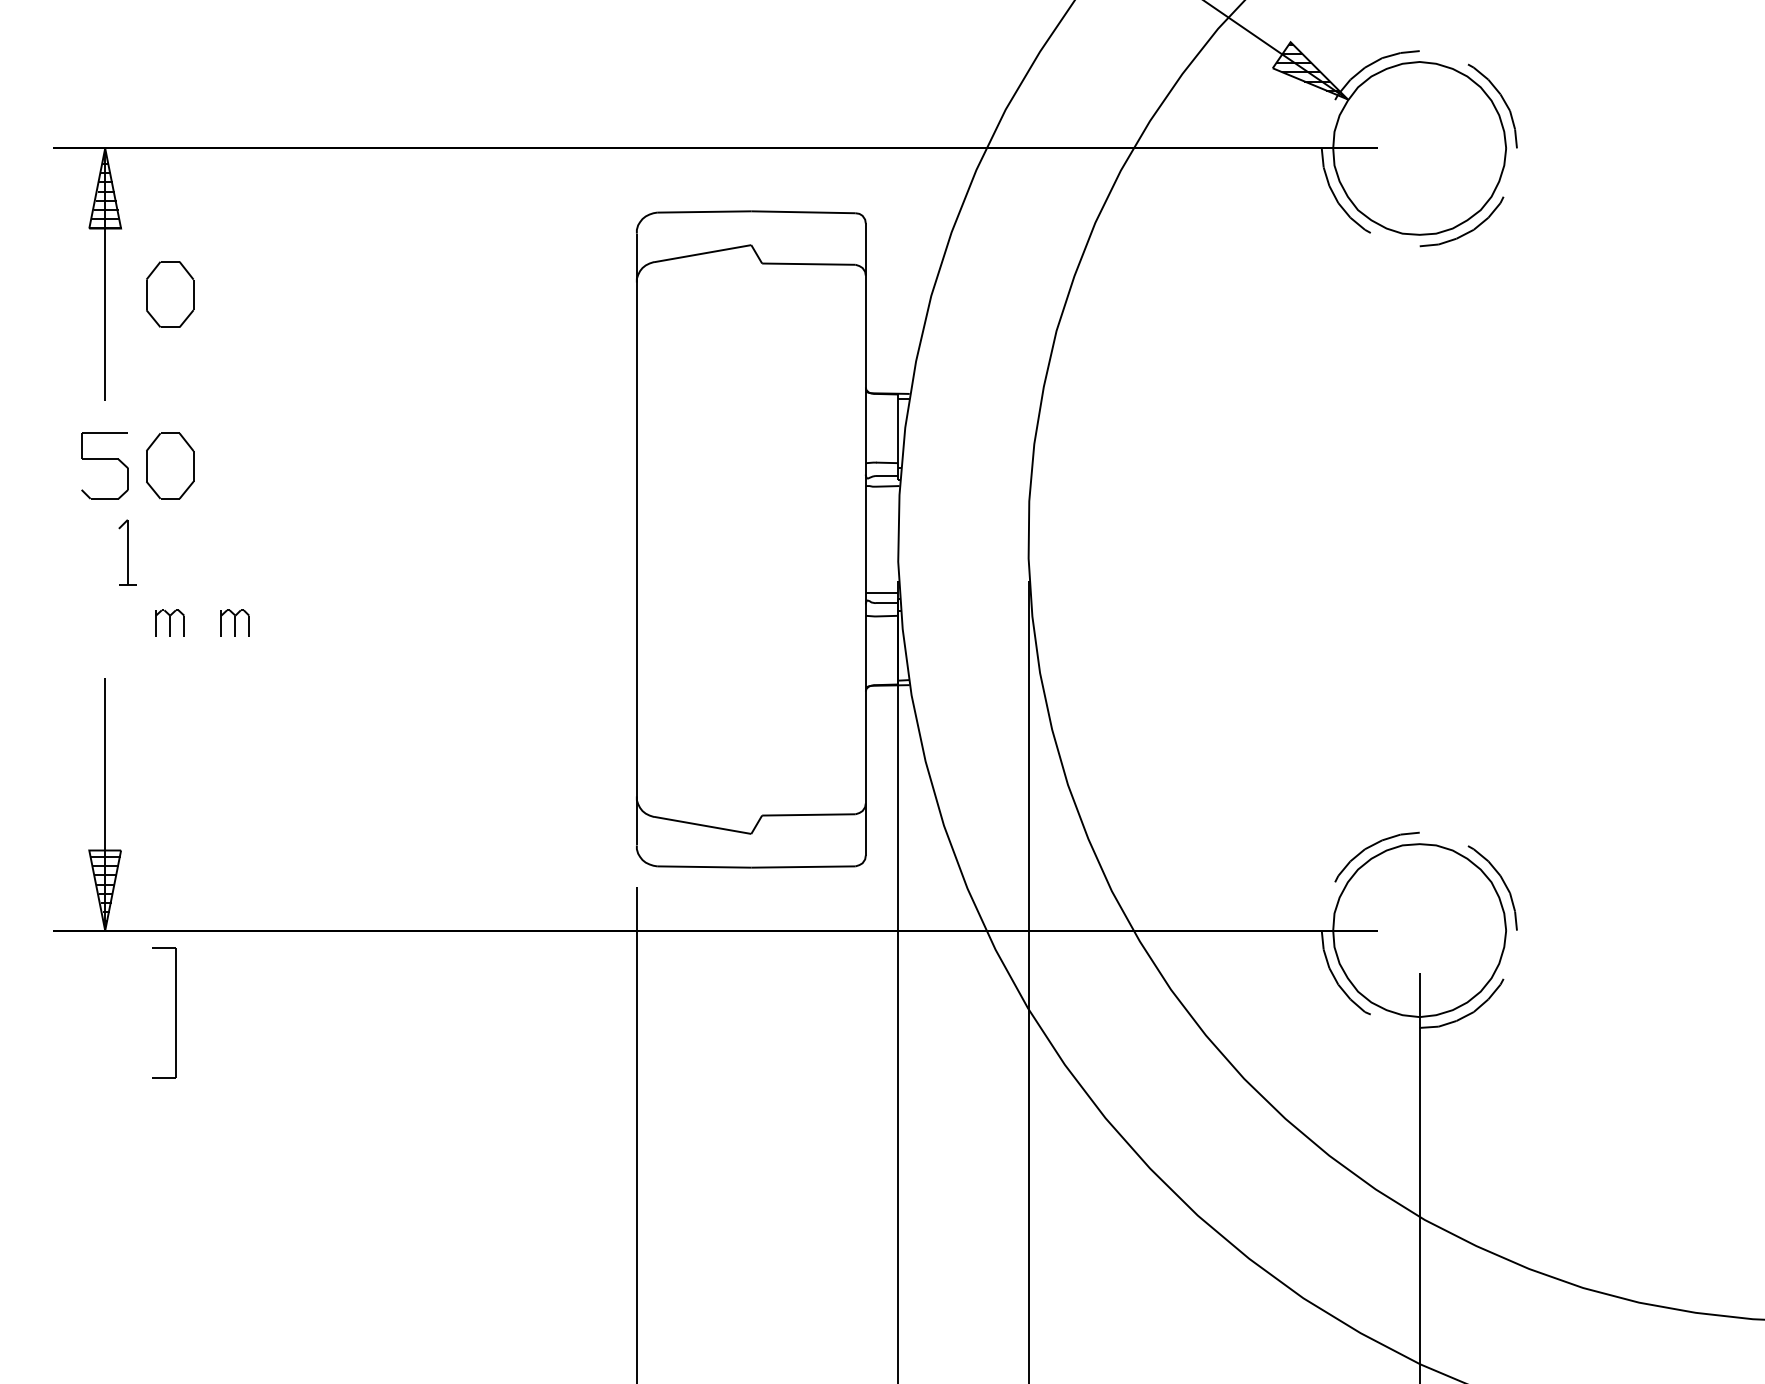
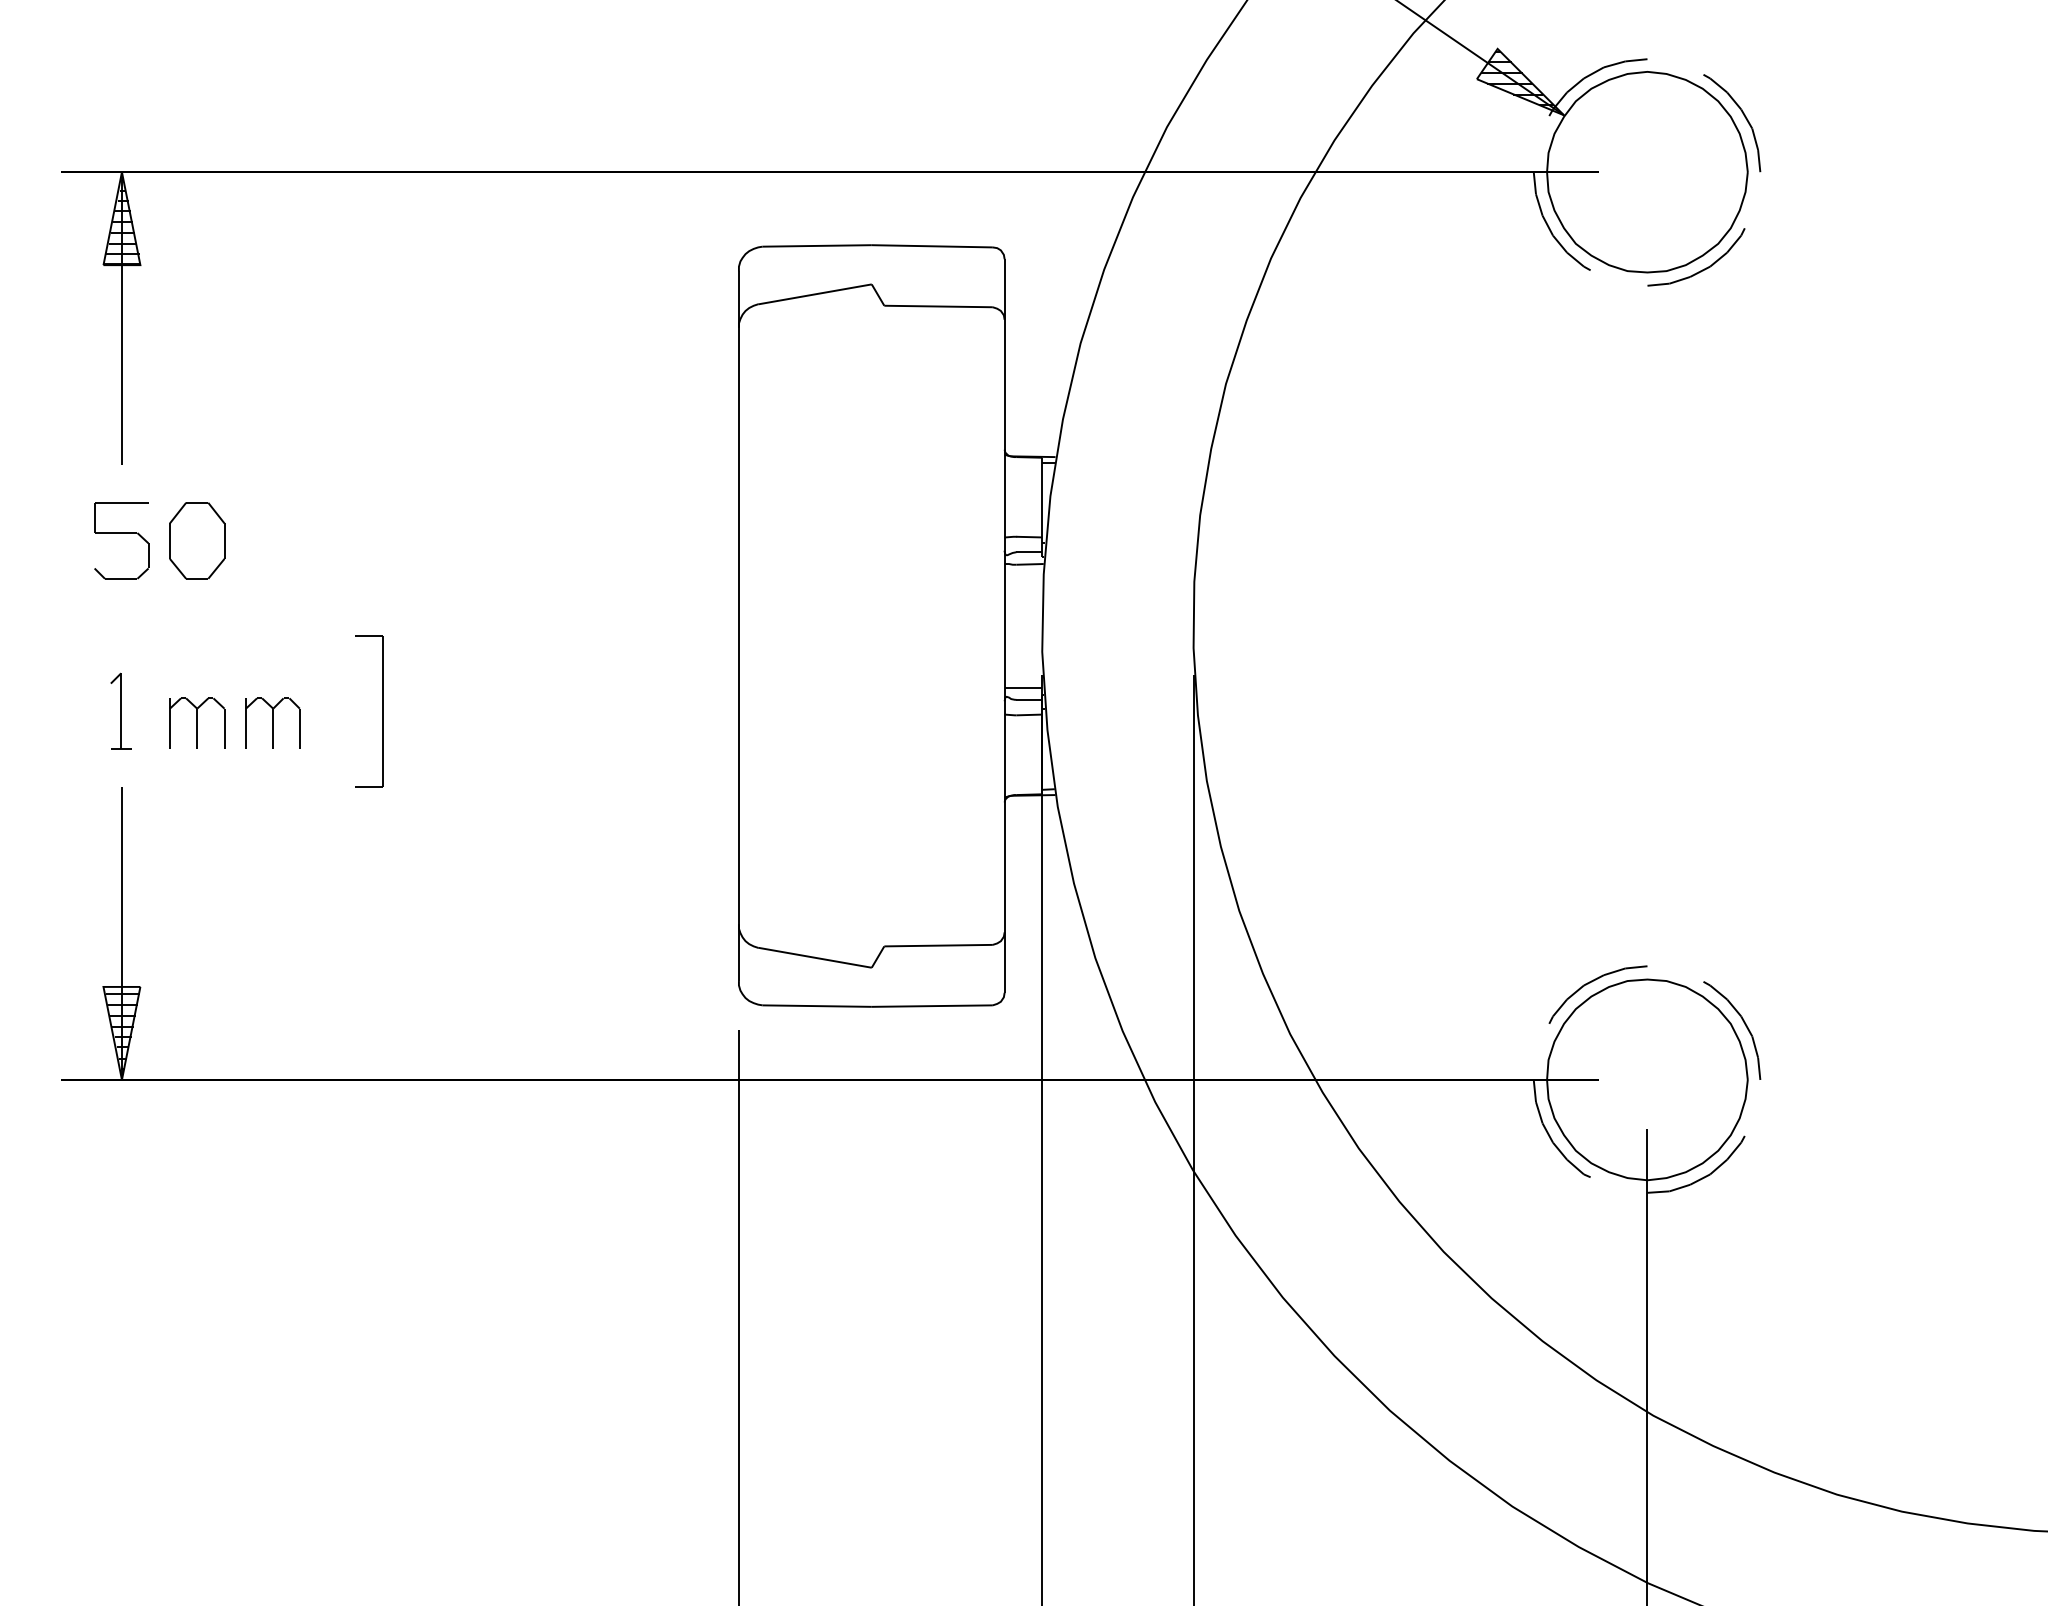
part: (170, 294) -> (197, 341), removed
part: (127, 551) -> (120, 710), moved
part: (170, 622) -> (197, 722), size x1.67
part: (234, 622) -> (272, 722), size x1.67
part: (175, 1012) -> (382, 711), moved

